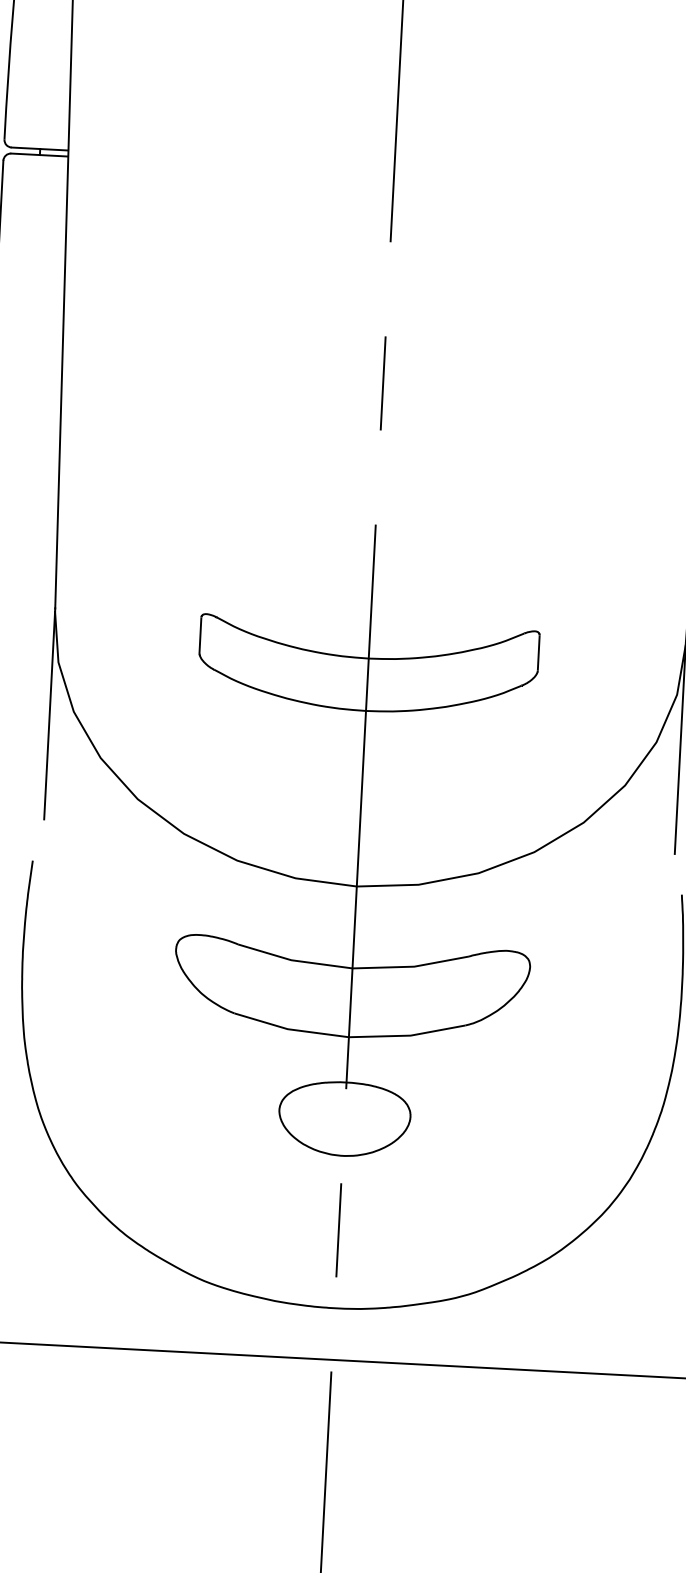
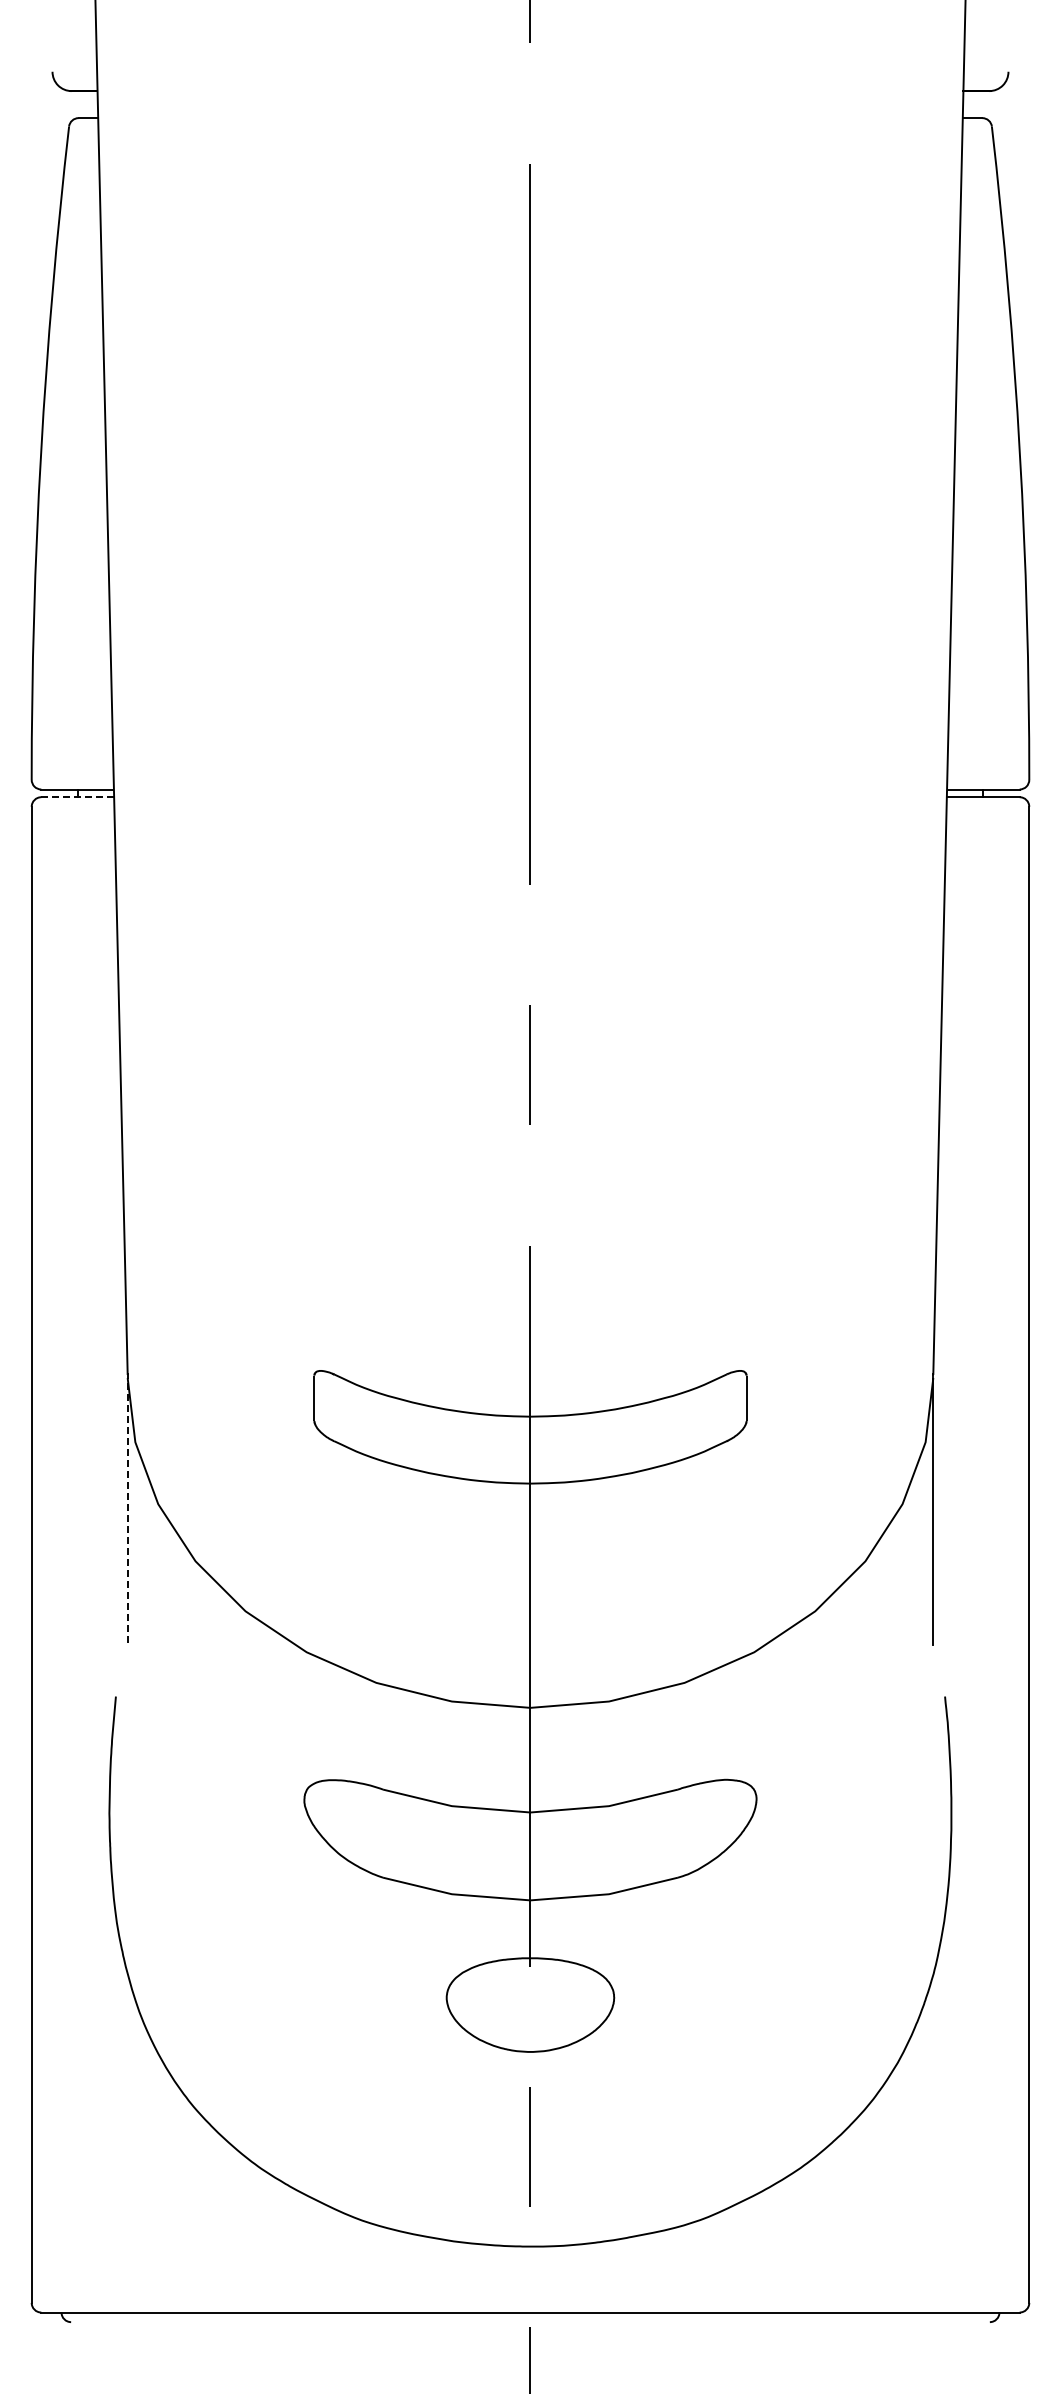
line: (38, 155) -> (76, 797), solid -> dashed
line: (49, 715) -> (127, 1510), solid -> dashed

